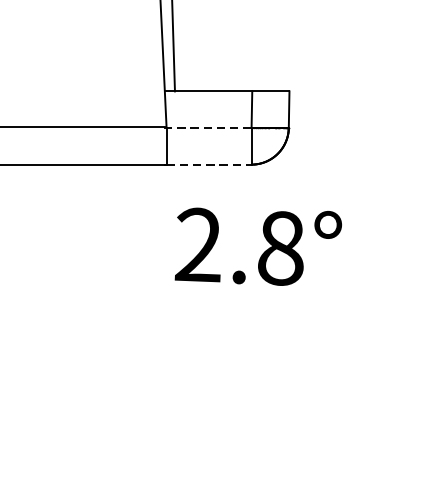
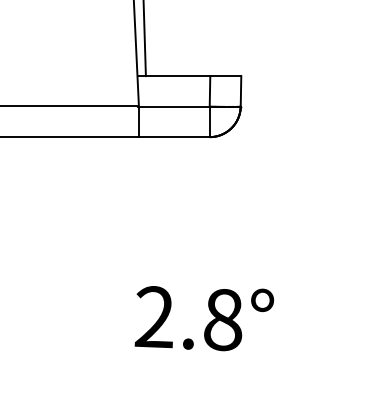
line: (208, 127) -> (173, 106), dashed -> solid
line: (209, 165) -> (174, 137), dashed -> solid
text: (258, 246) -> (204, 318), moved

